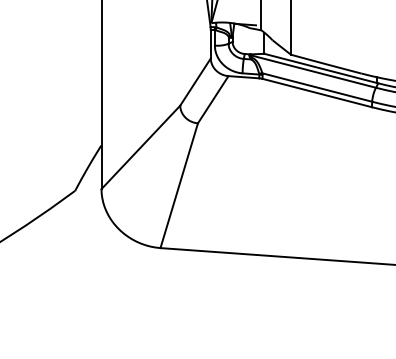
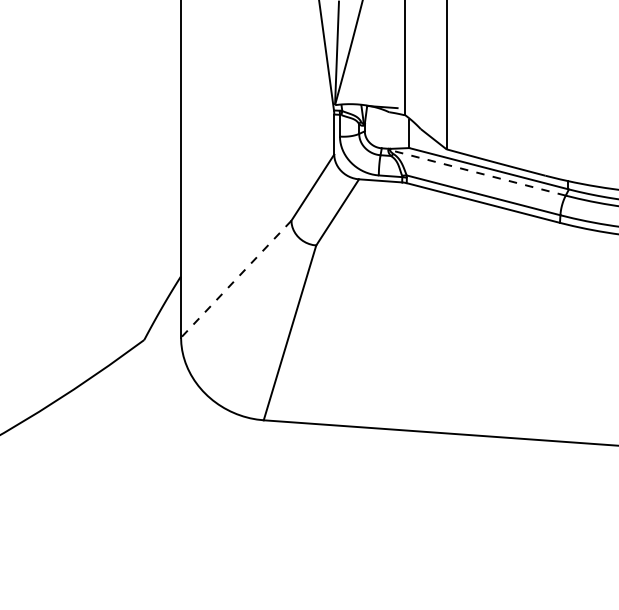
line: (313, 71) -> (477, 172), solid -> dashed
line: (140, 147) -> (235, 279), solid -> dashed

